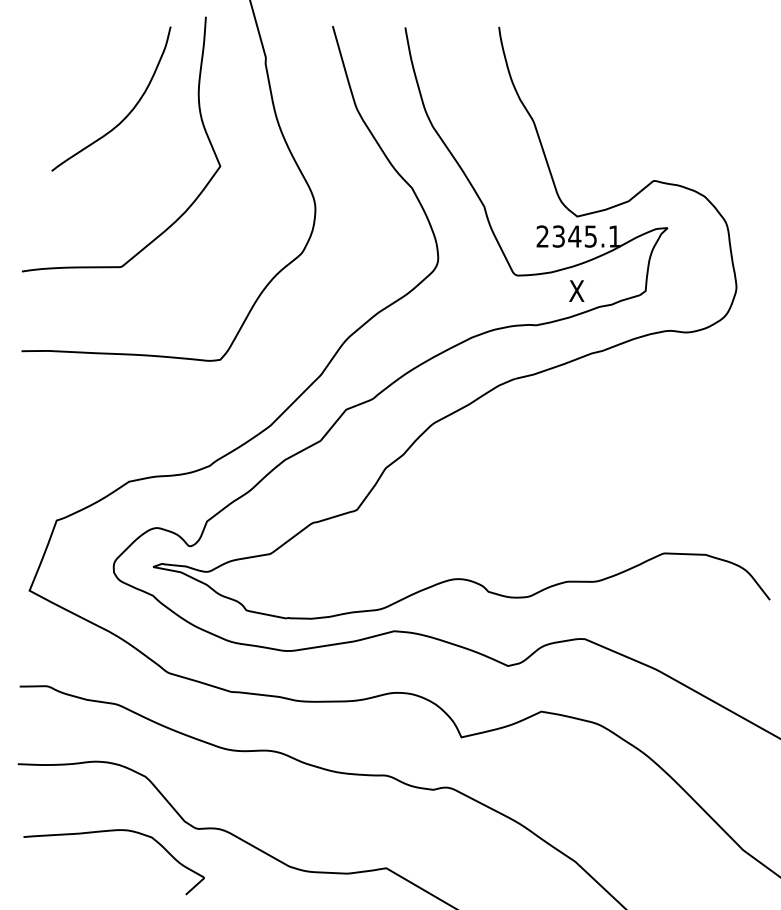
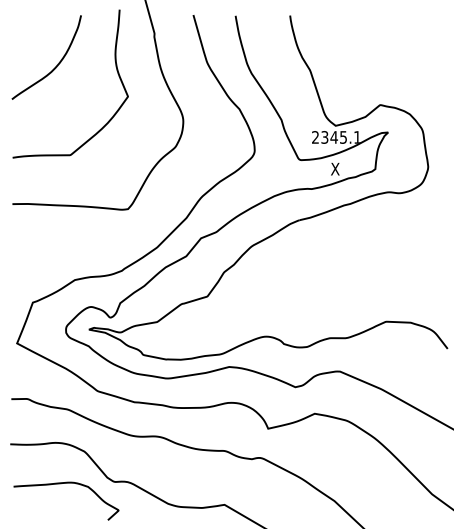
curve: (126, 114) -> (55, 66), moved

